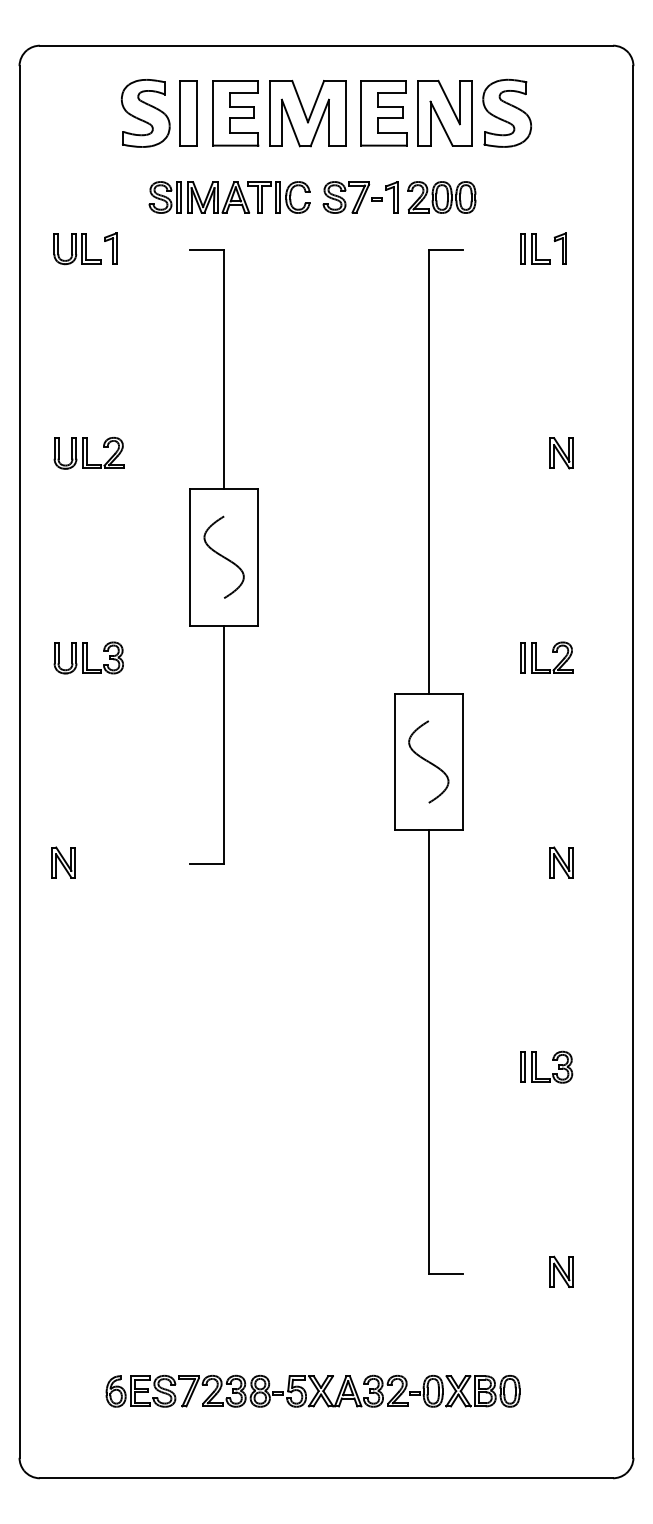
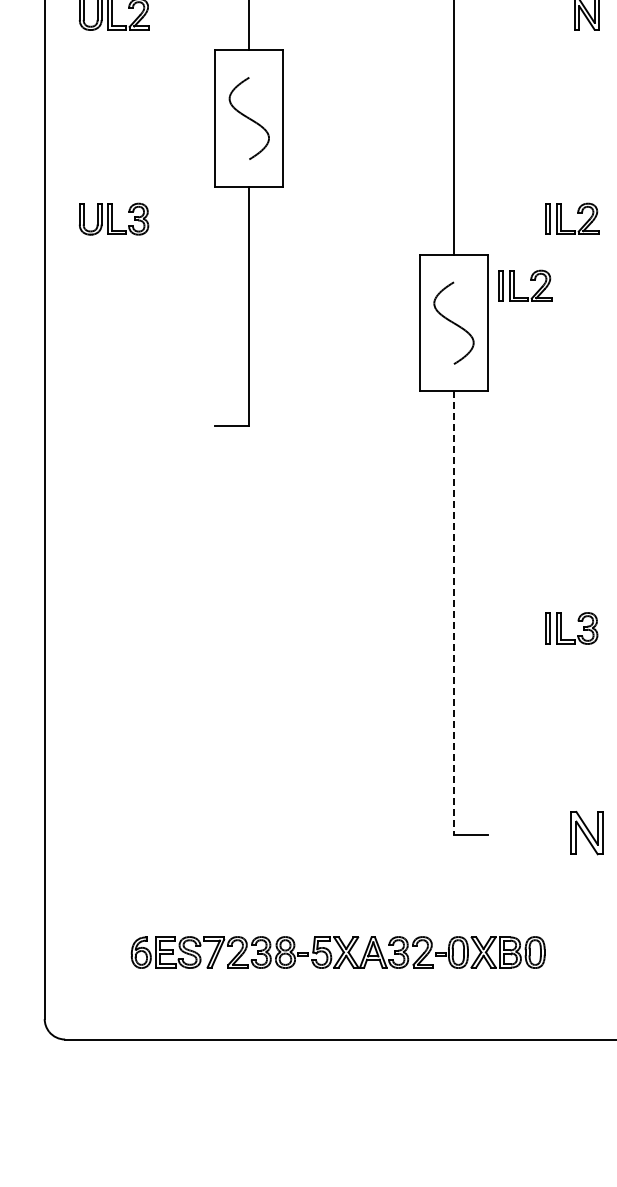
part: (505, 719) -> (530, 280), added
part: (63, 862) -> (88, 423), removed
part: (561, 862) -> (586, 423), removed
line: (428, 1051) -> (453, 612), solid -> dashed
part: (561, 1271) -> (586, 832), size x1.4

